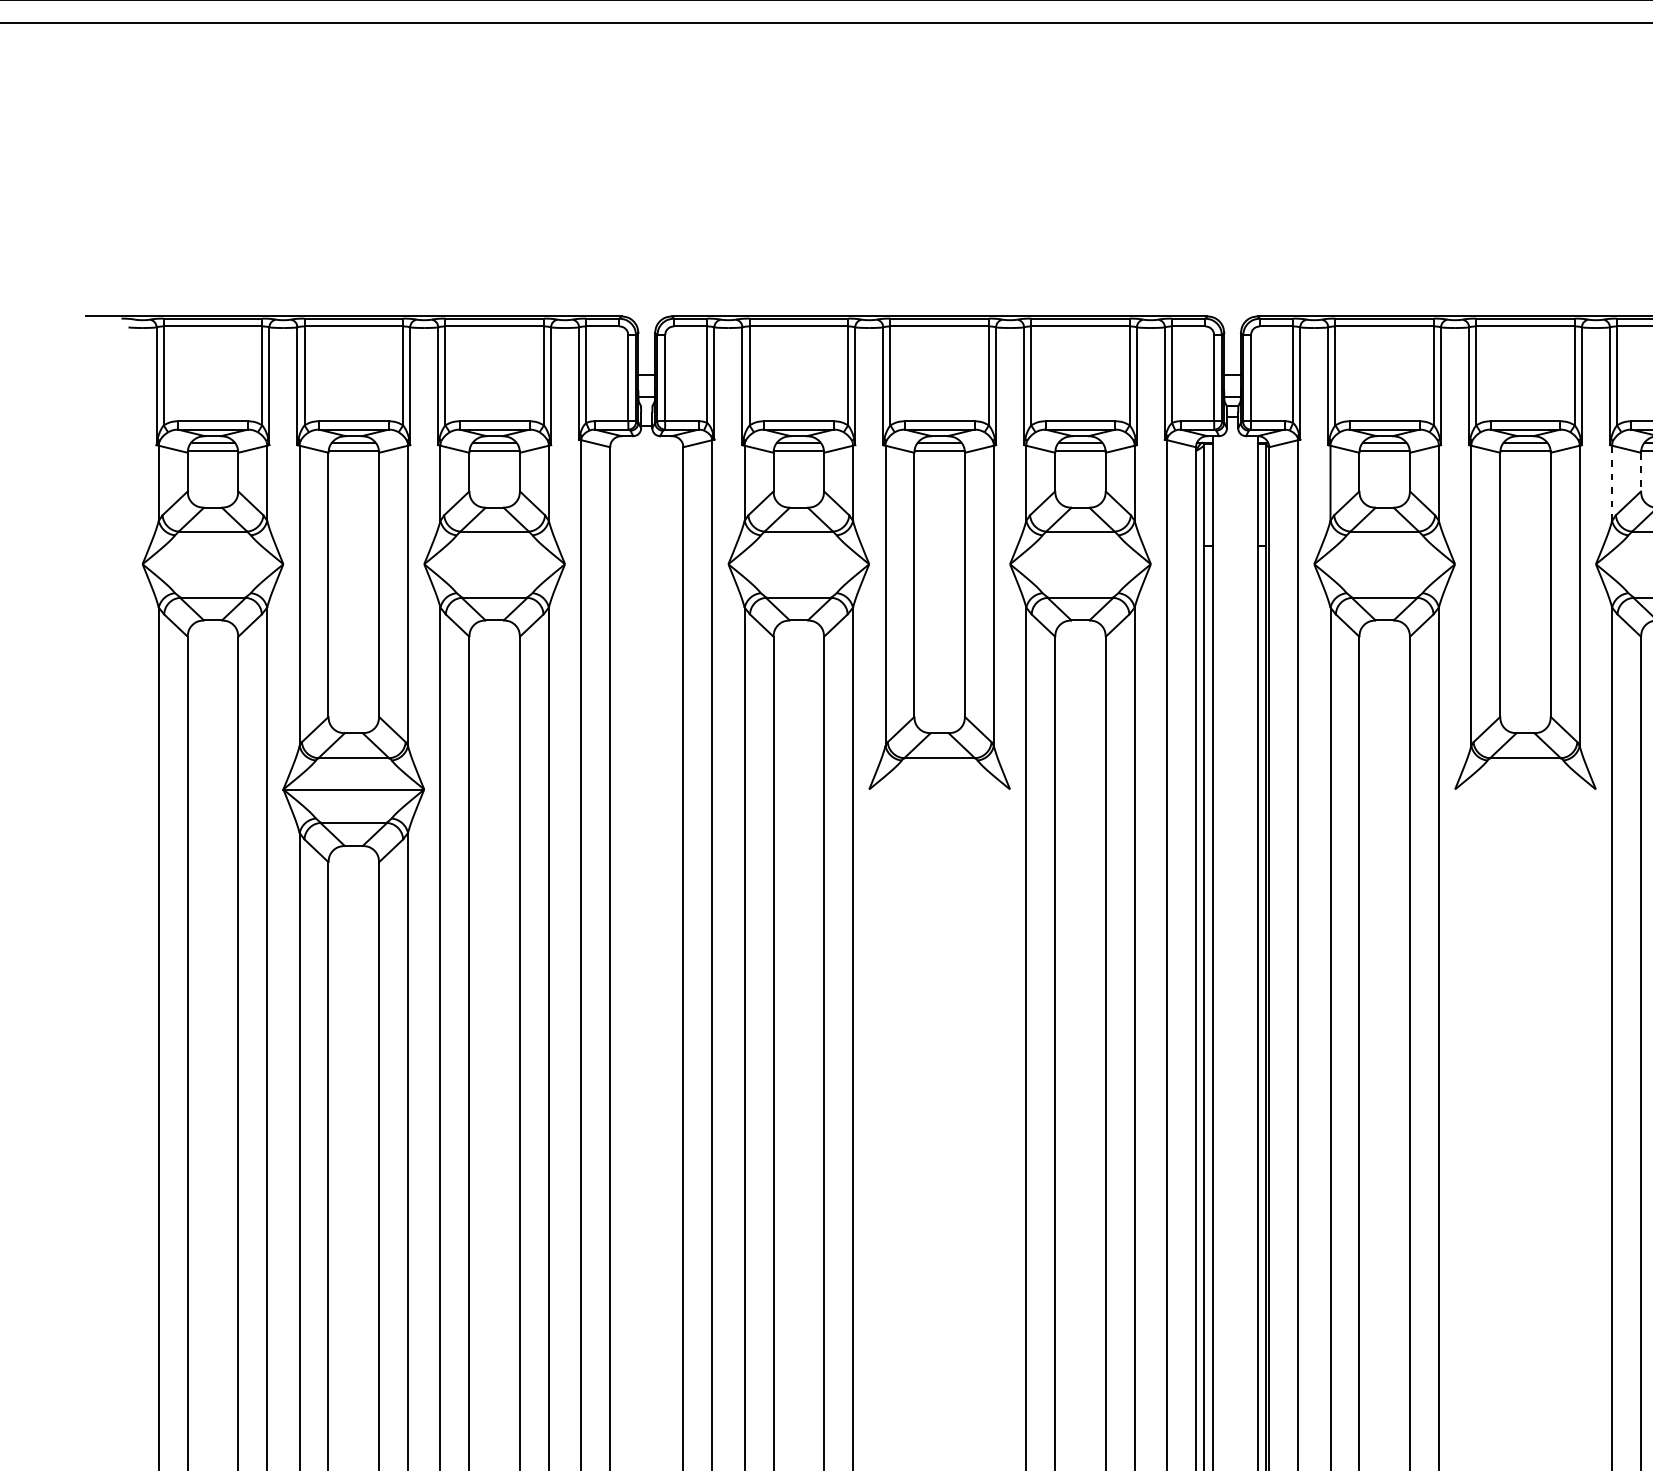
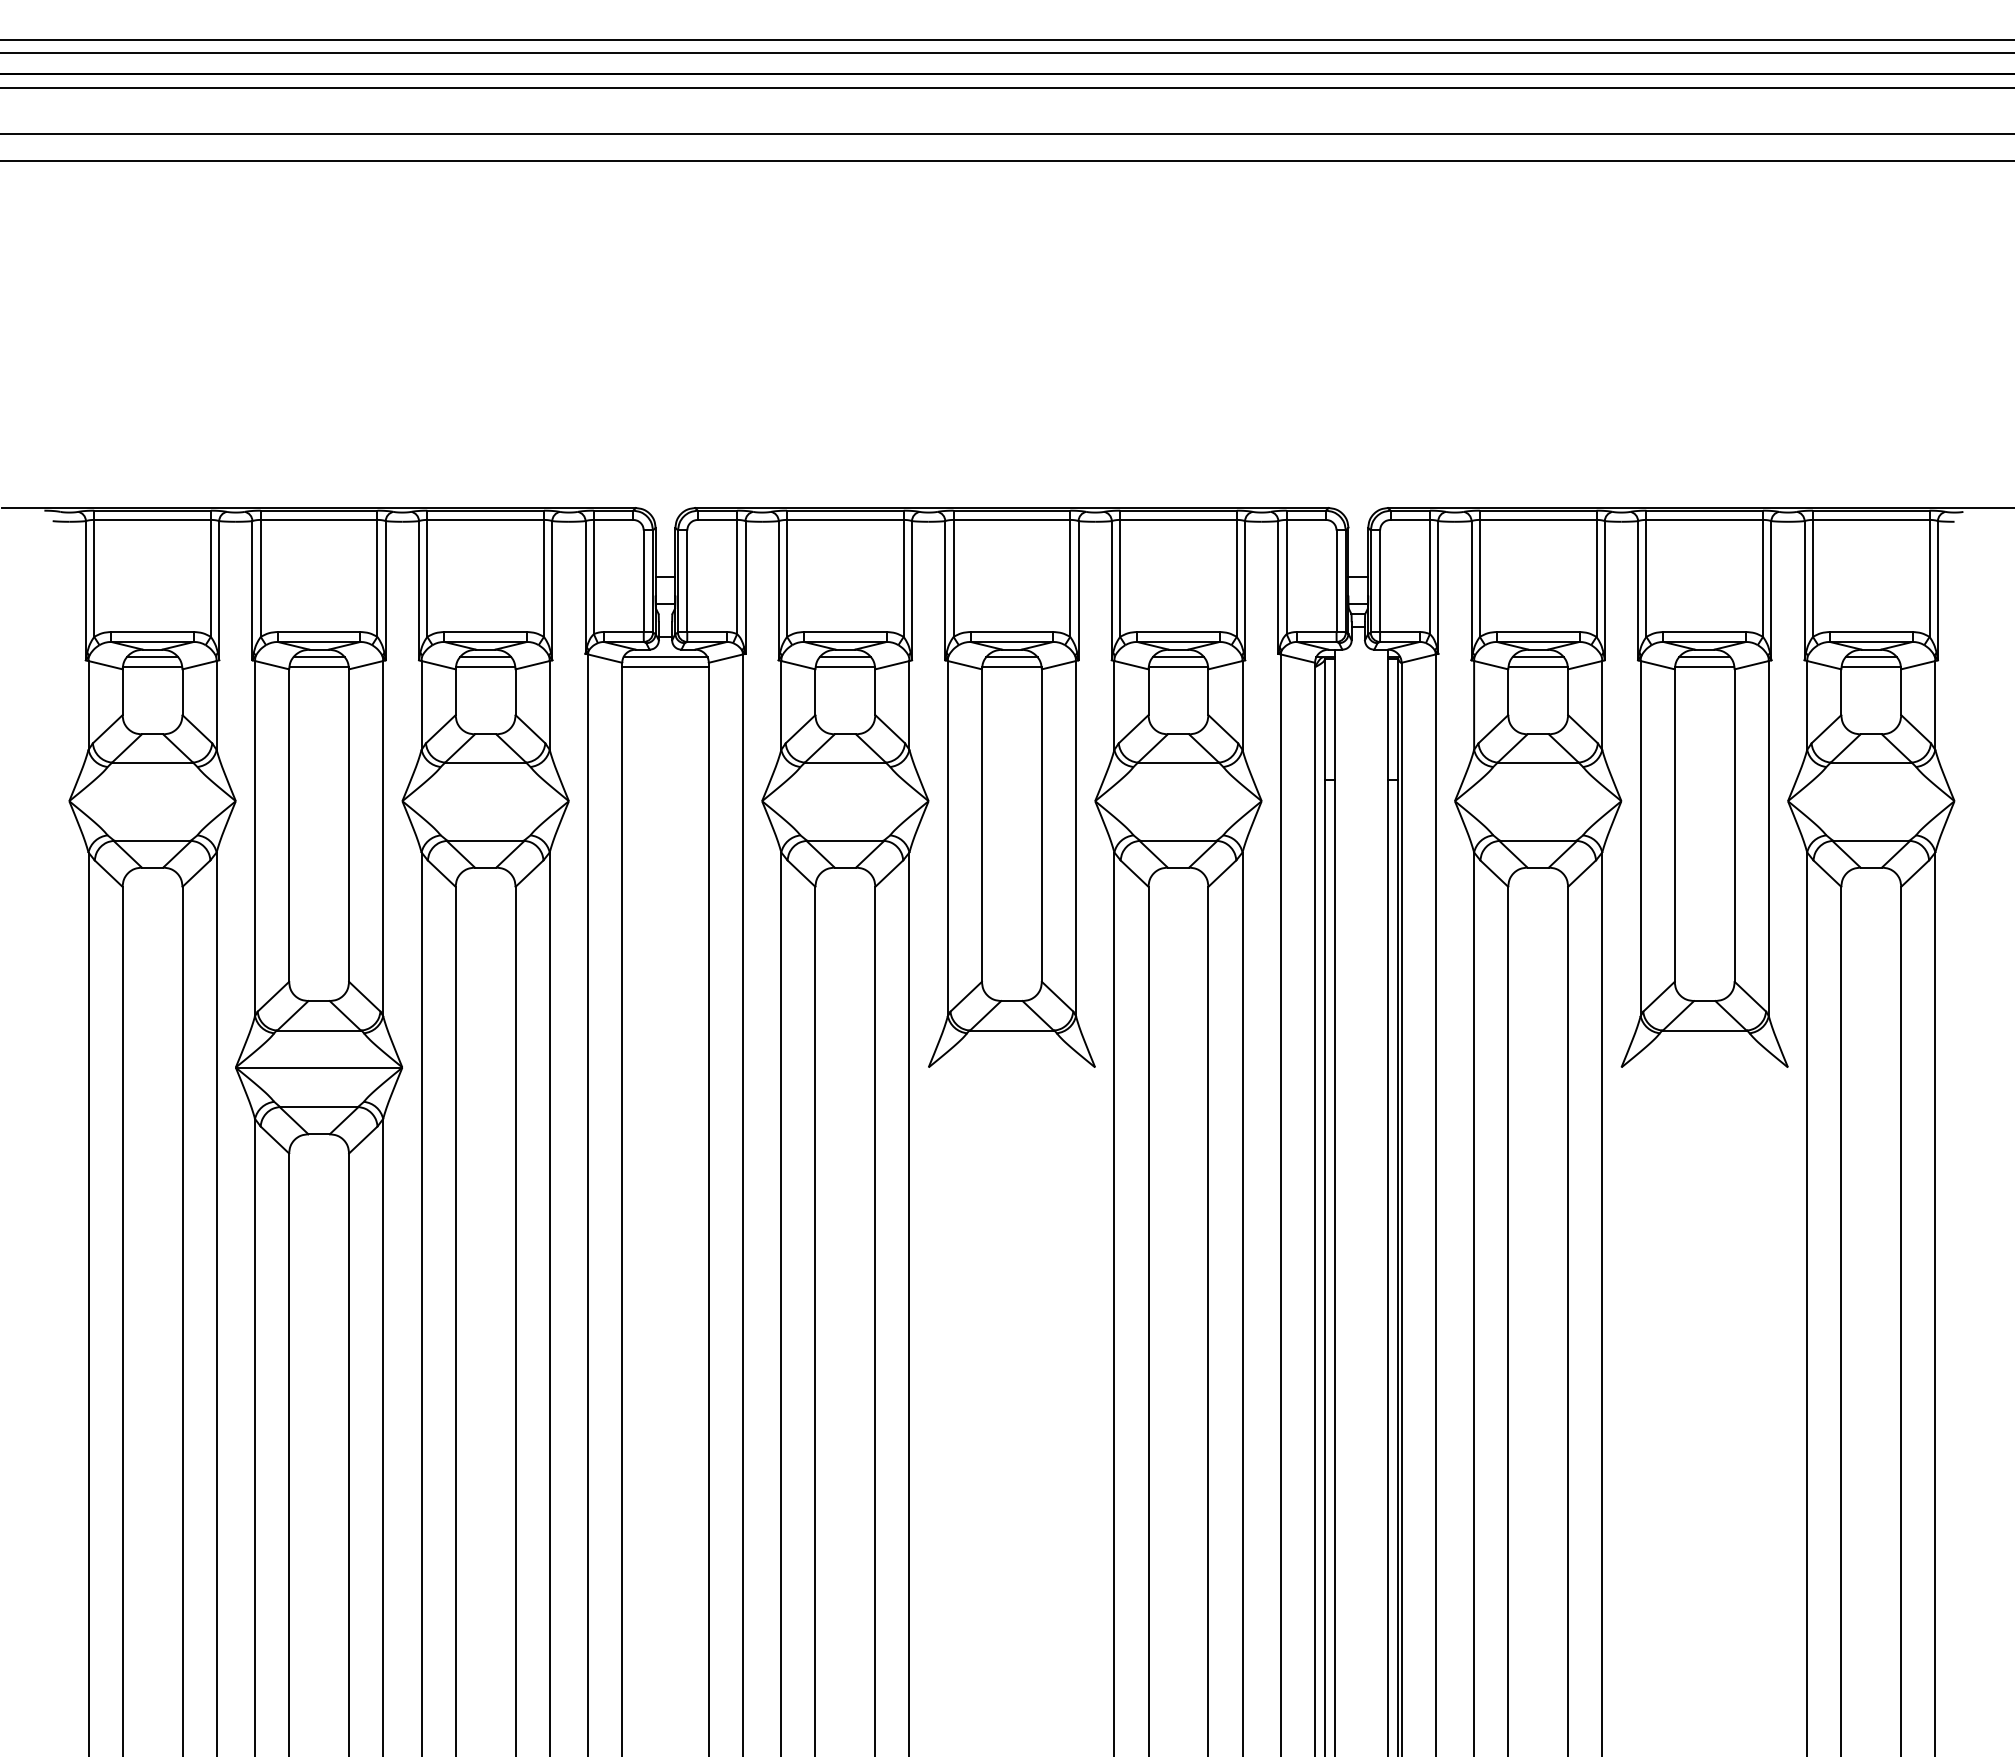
line: (646, 442) -> (665, 657), added
line: (646, 451) -> (665, 667), added
line: (1641, 472) -> (1841, 692), dashed -> solid
line: (1612, 482) -> (1807, 704), dashed -> solid

